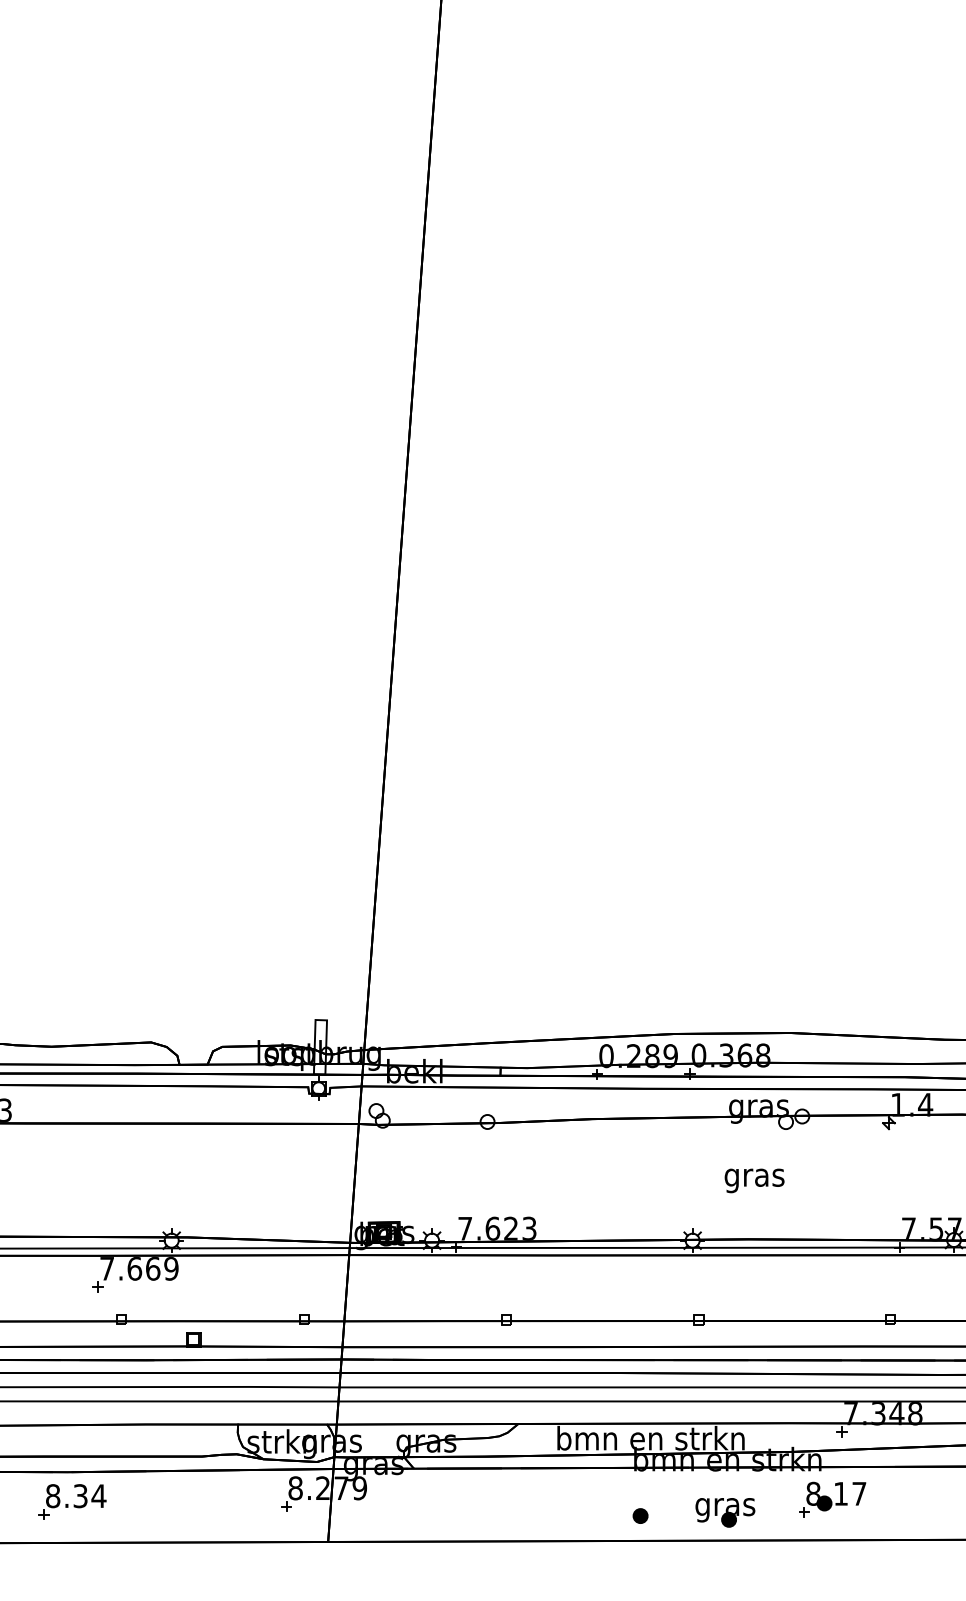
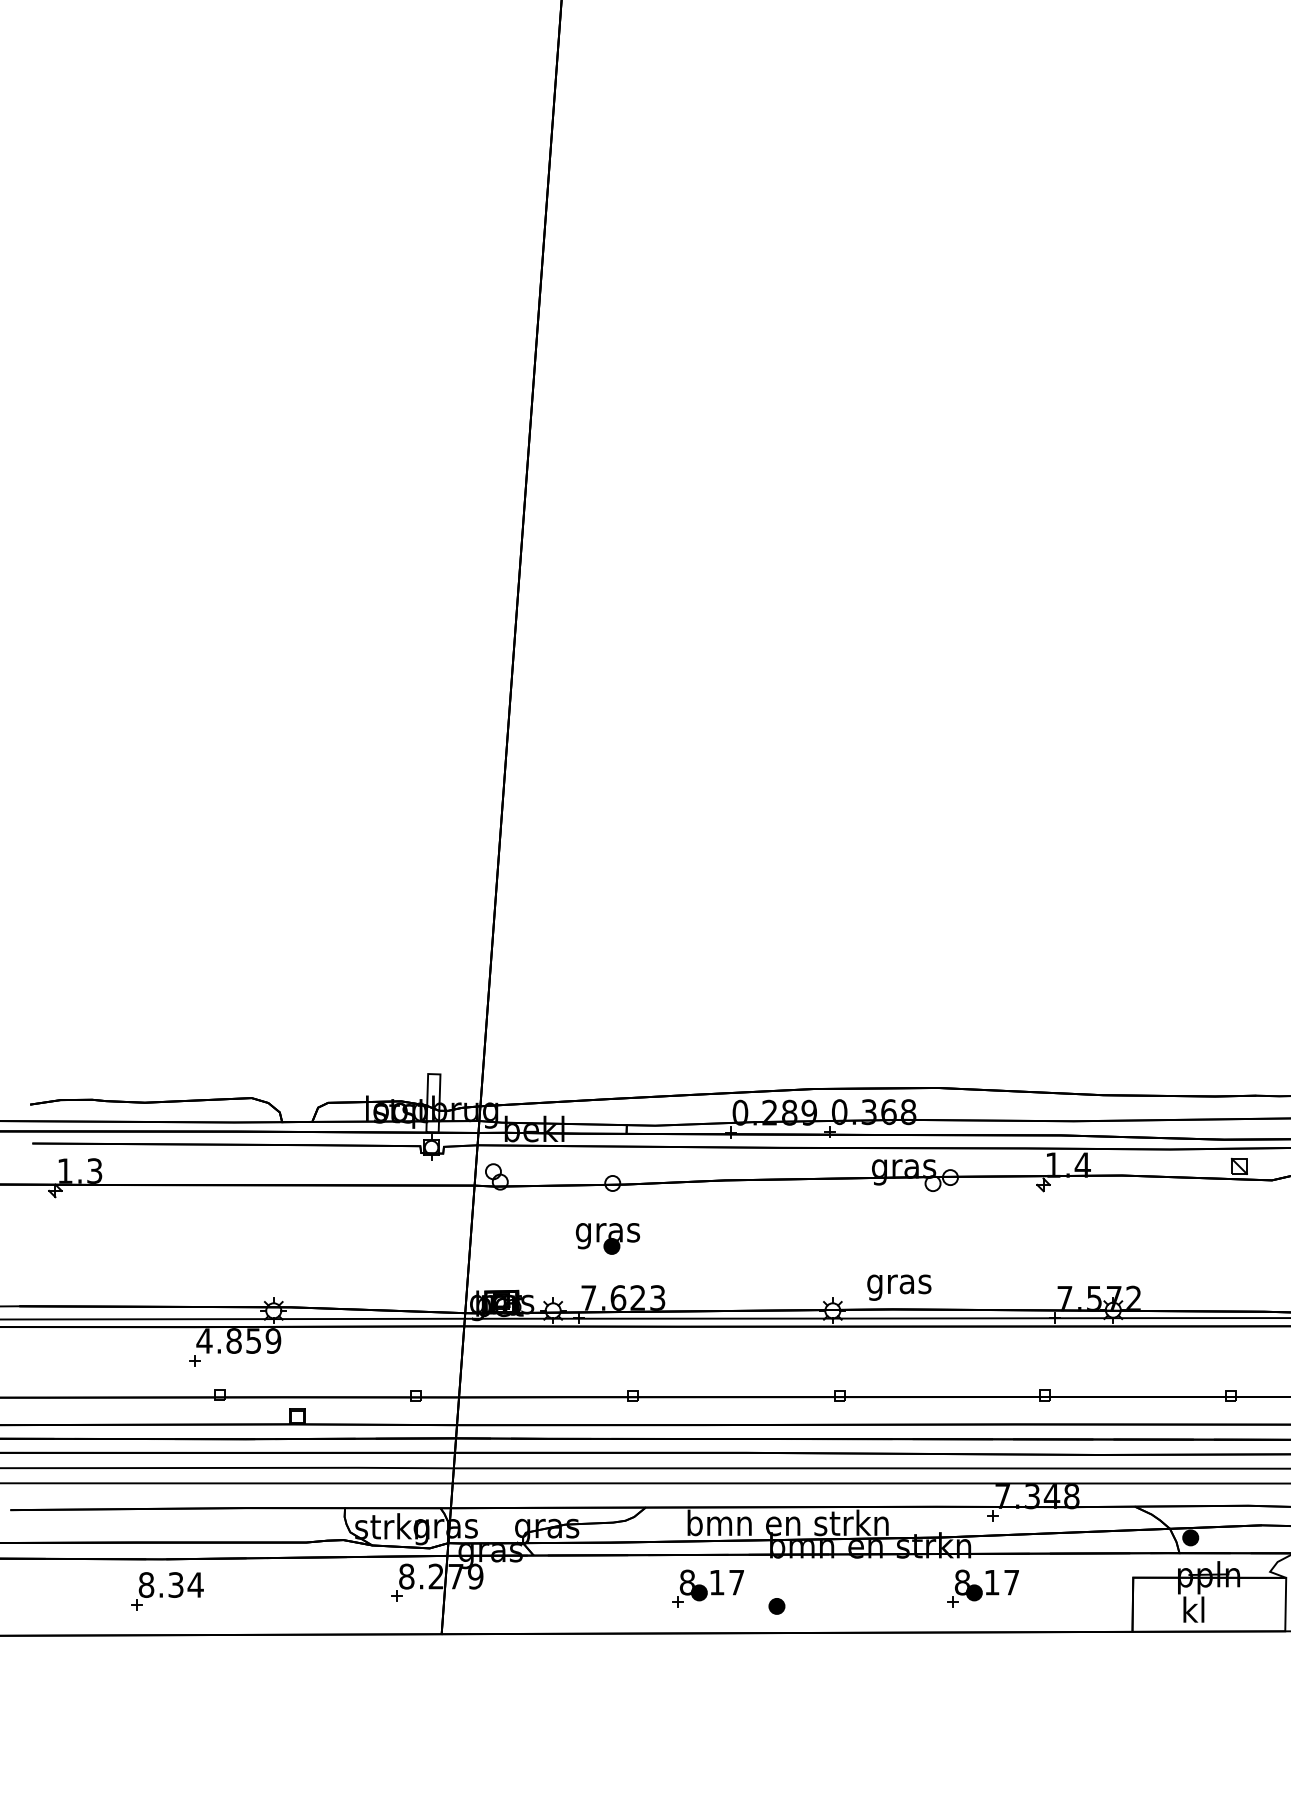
text: (754, 1180) -> (899, 1287), moved
text: (129, 1268) -> (228, 1340), 7.669 -> 4.859
part: (575, 1499) -> (707, 1588), added
part: (724, 1512) -> (607, 1238), moved

